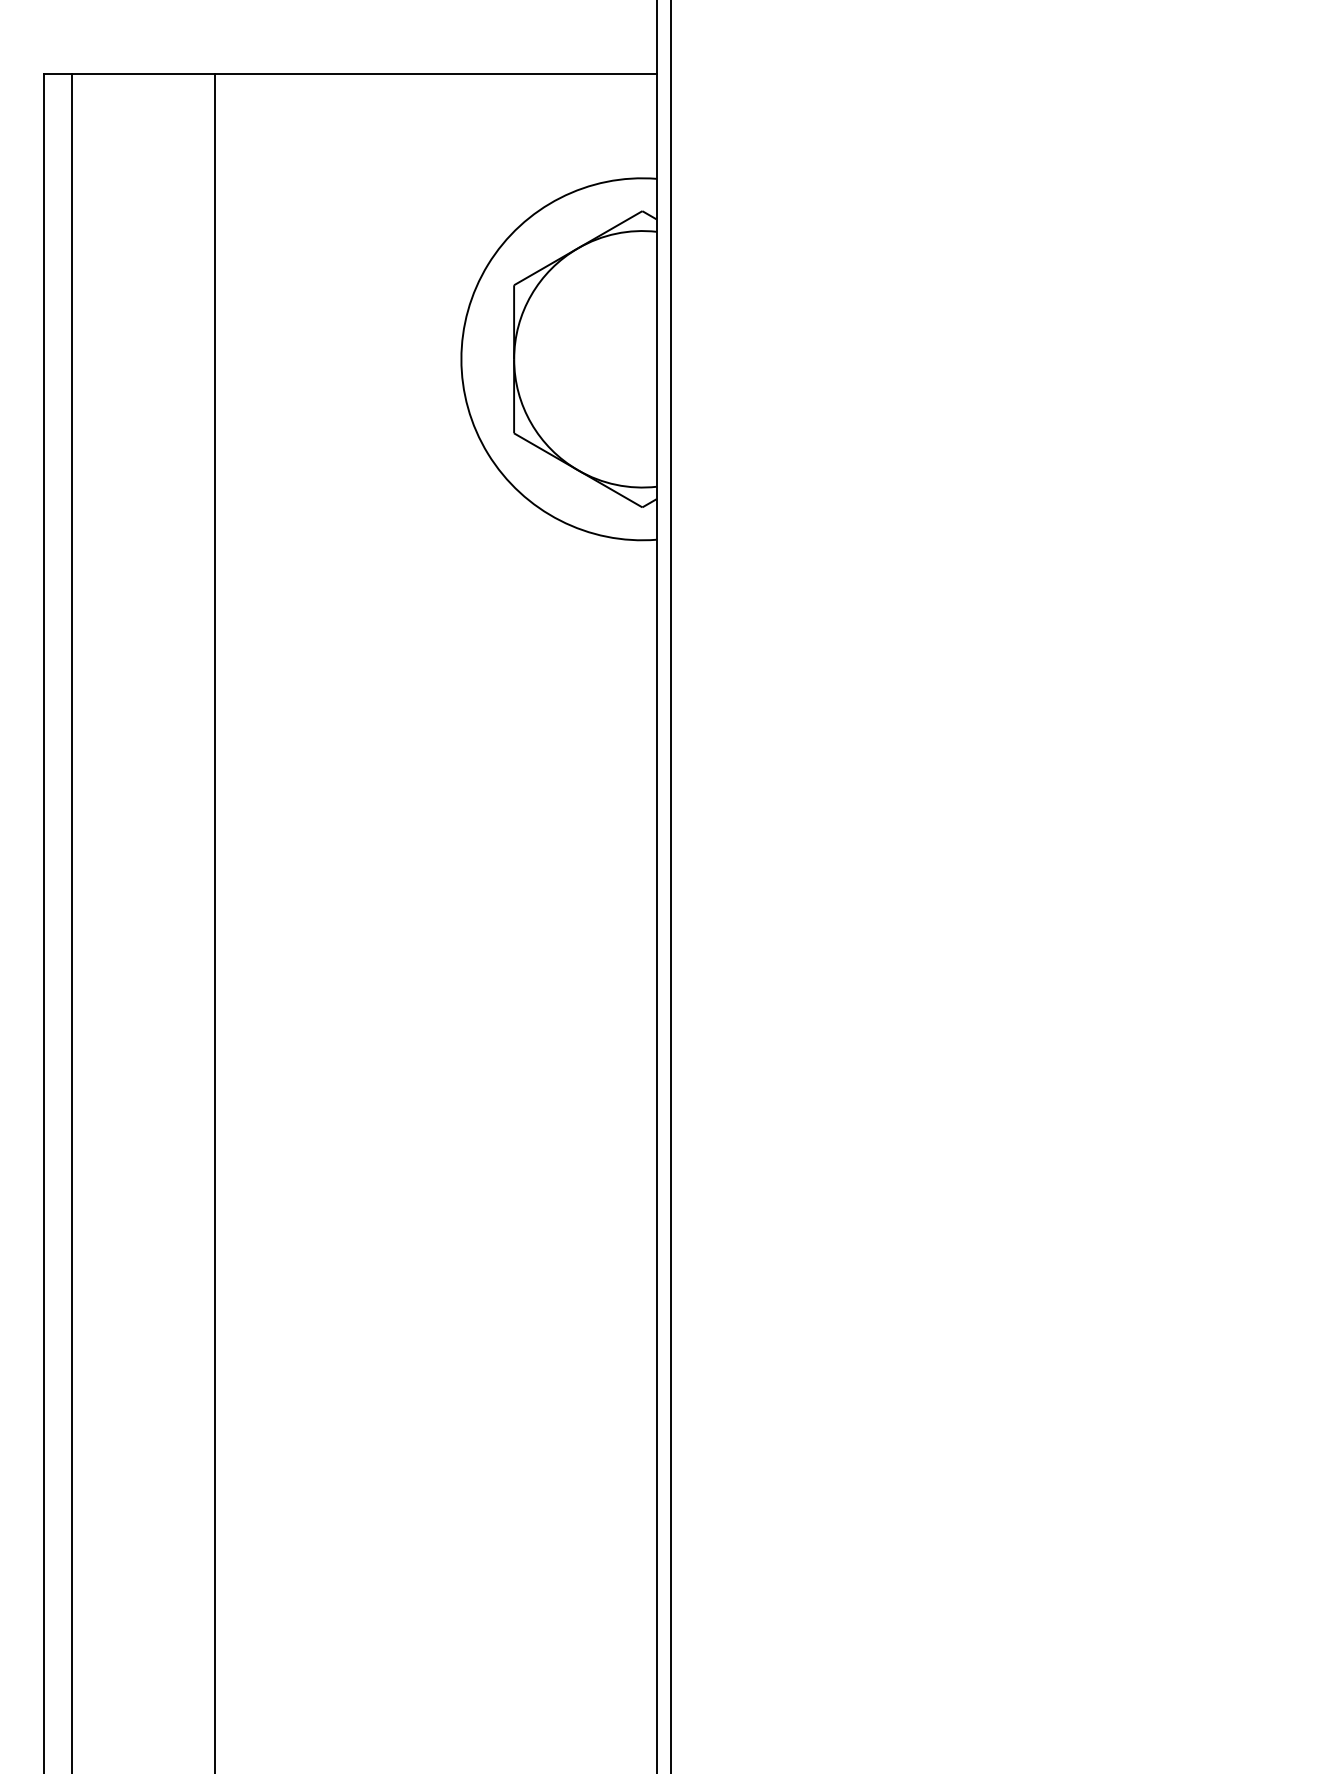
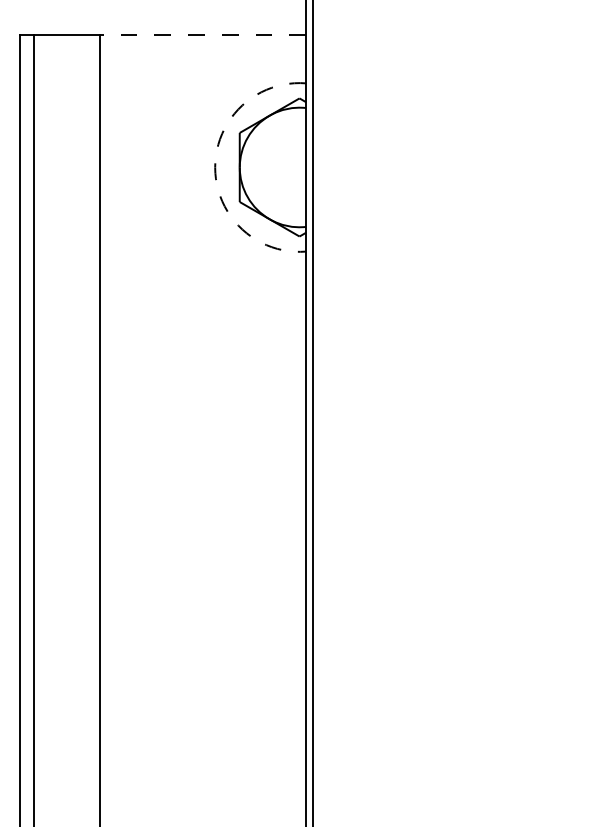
line: (436, 74) -> (203, 34), solid -> dashed
arc: (462, 359) -> (215, 167), solid -> dashed

